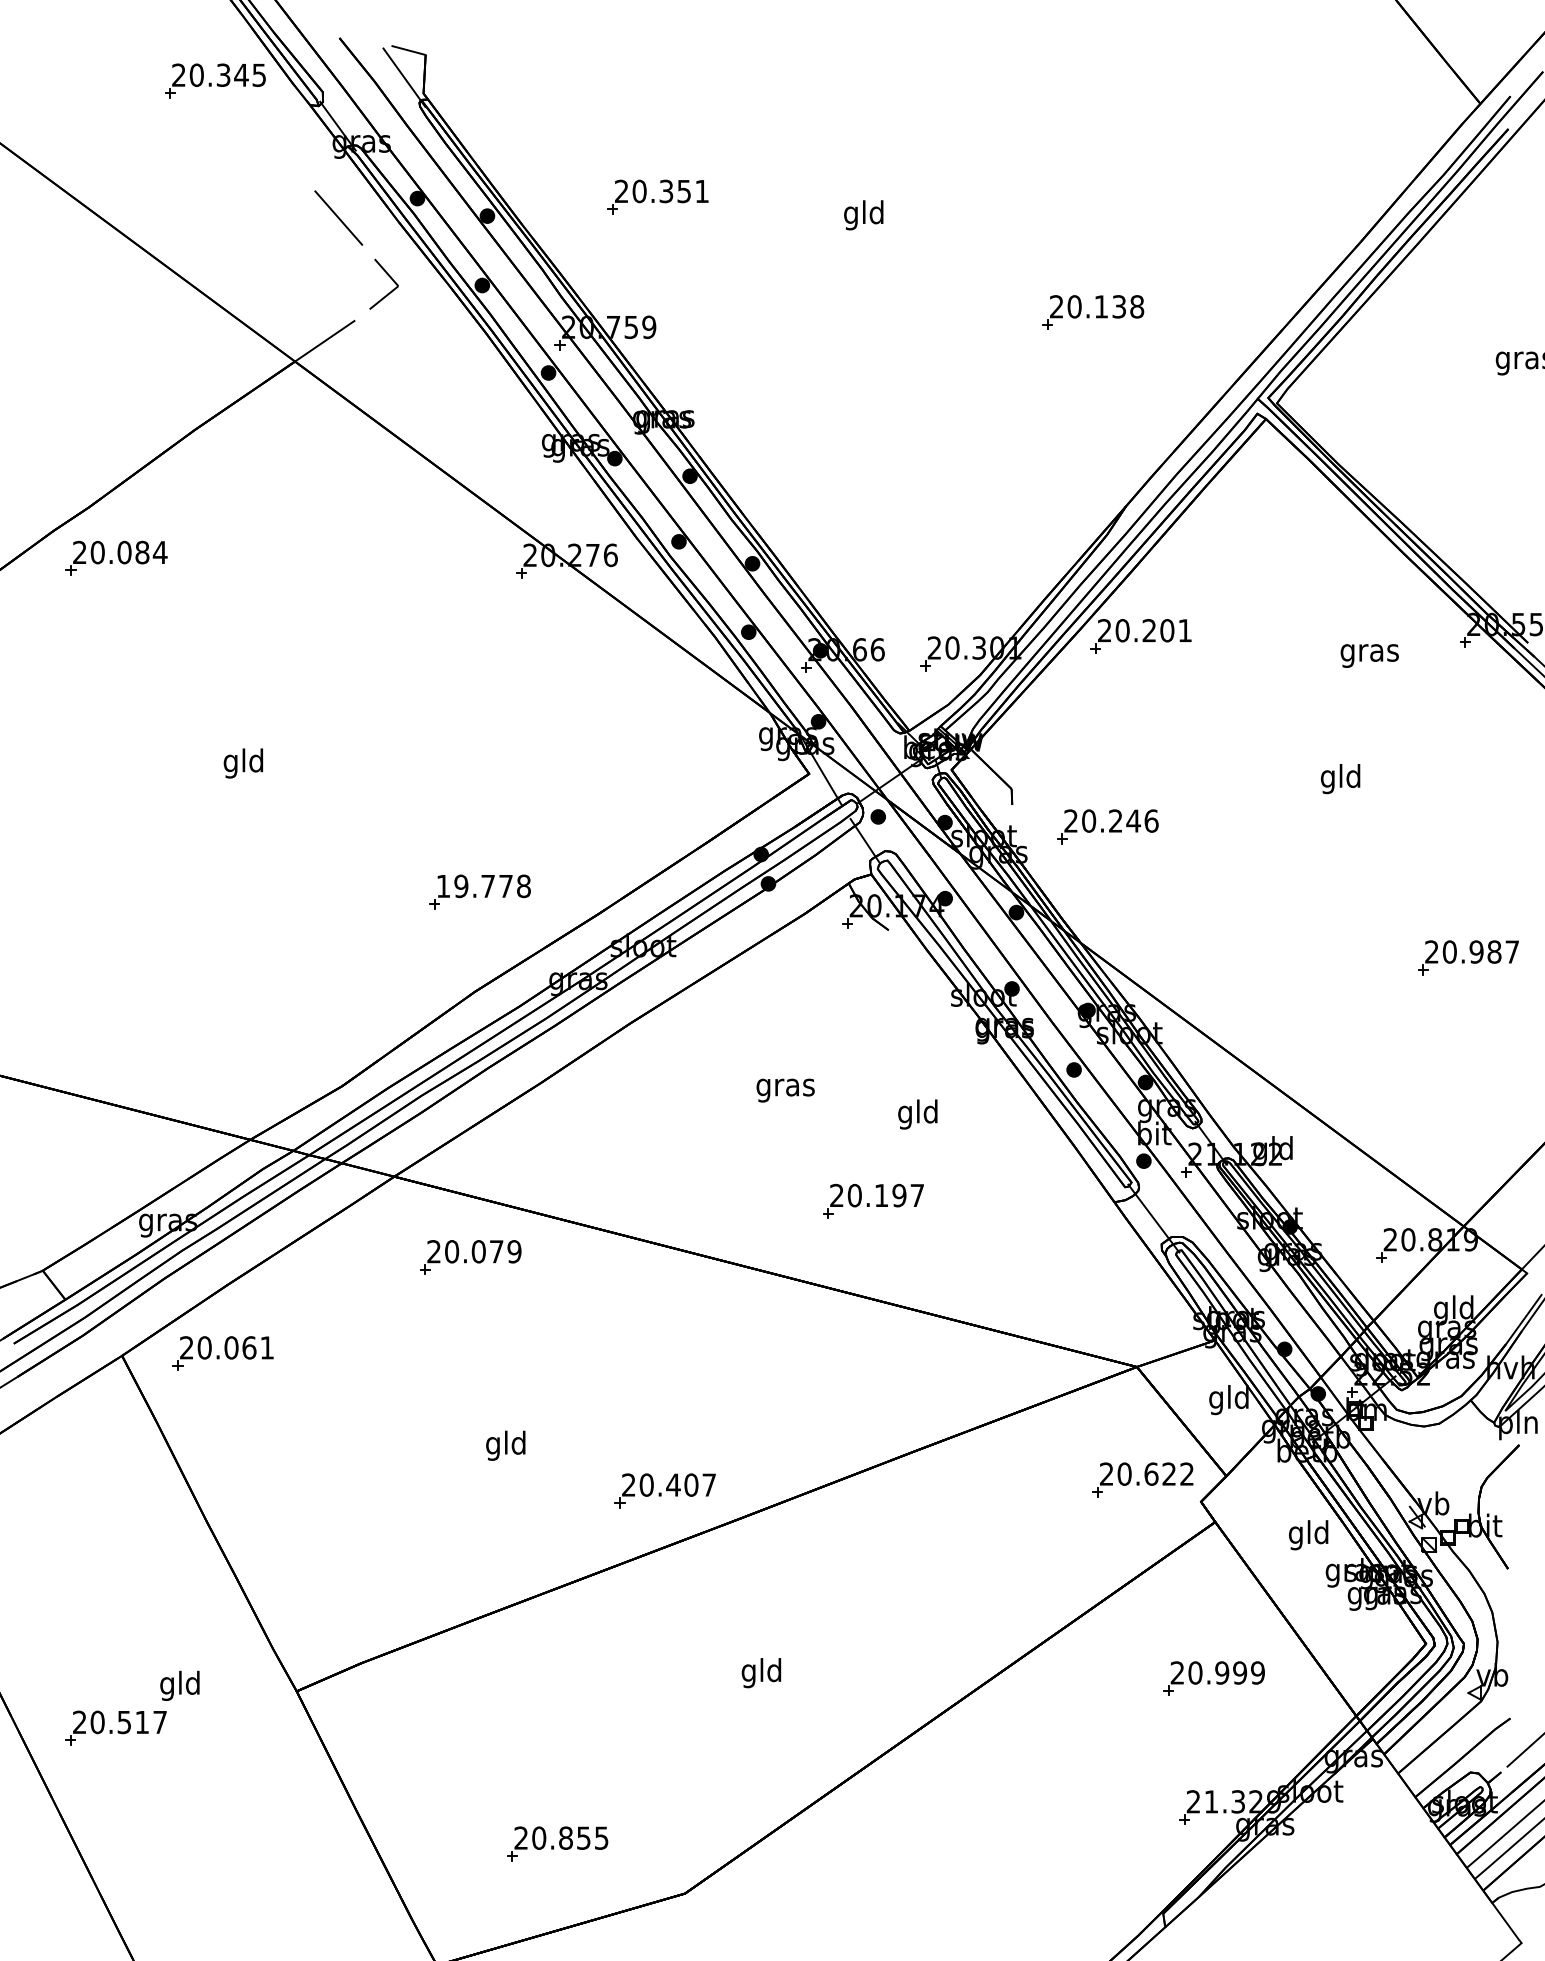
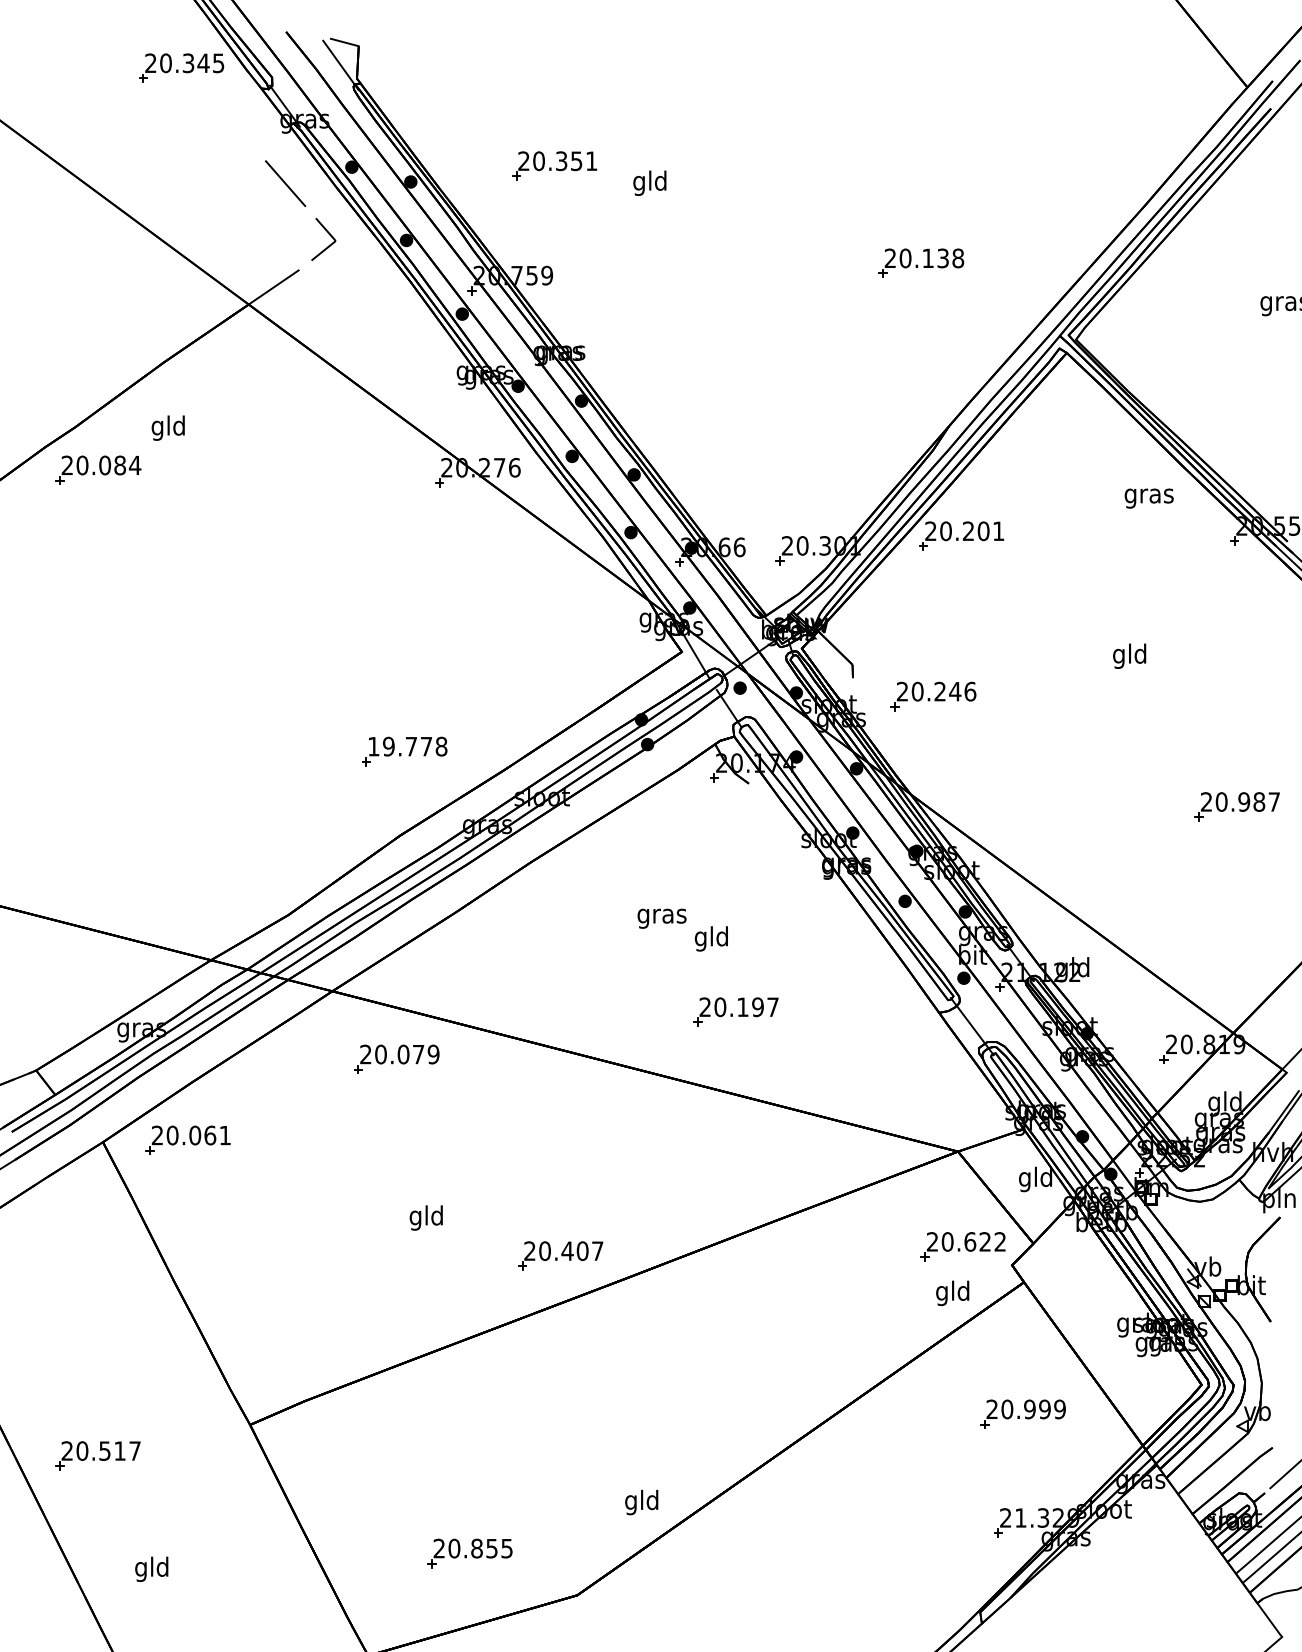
text: (863, 214) -> (649, 182), moved
text: (1368, 655) -> (1148, 498), moved
text: (242, 762) -> (167, 427), moved
text: (916, 1114) -> (710, 938), moved
text: (1308, 1535) -> (952, 1293), moved
text: (761, 1673) -> (641, 1502), moved
text: (179, 1684) -> (151, 1568), moved

